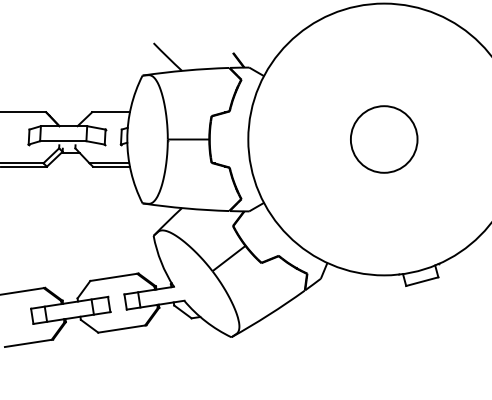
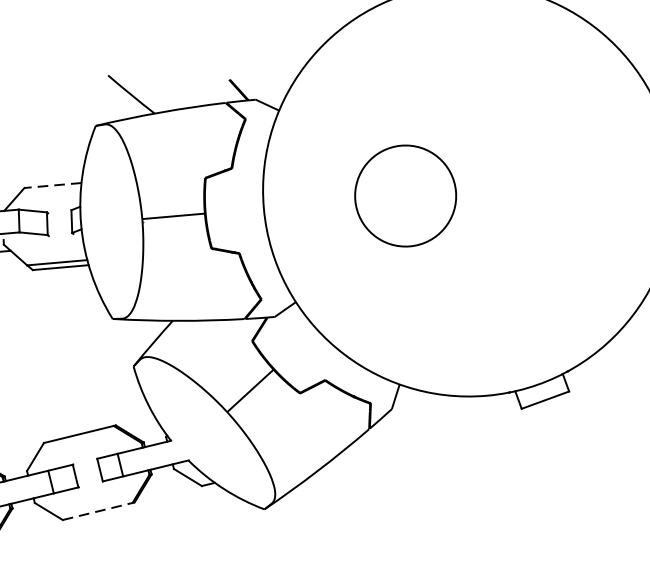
line: (111, 112) -> (53, 185), solid -> dashed
circle: (384, 139) -> (406, 196), moved
line: (122, 328) -> (98, 510), solid -> dashed

